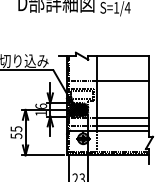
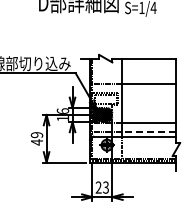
line: (122, 126) -> (148, 132), solid -> dashed
text: (15, 132) -> (36, 138), 55 -> 49

